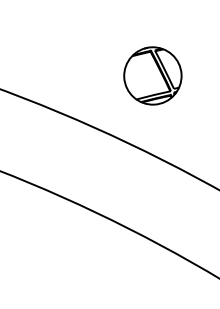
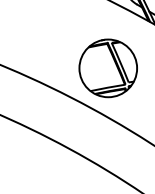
part: (151, 76) -> (107, 68), size x1.67

